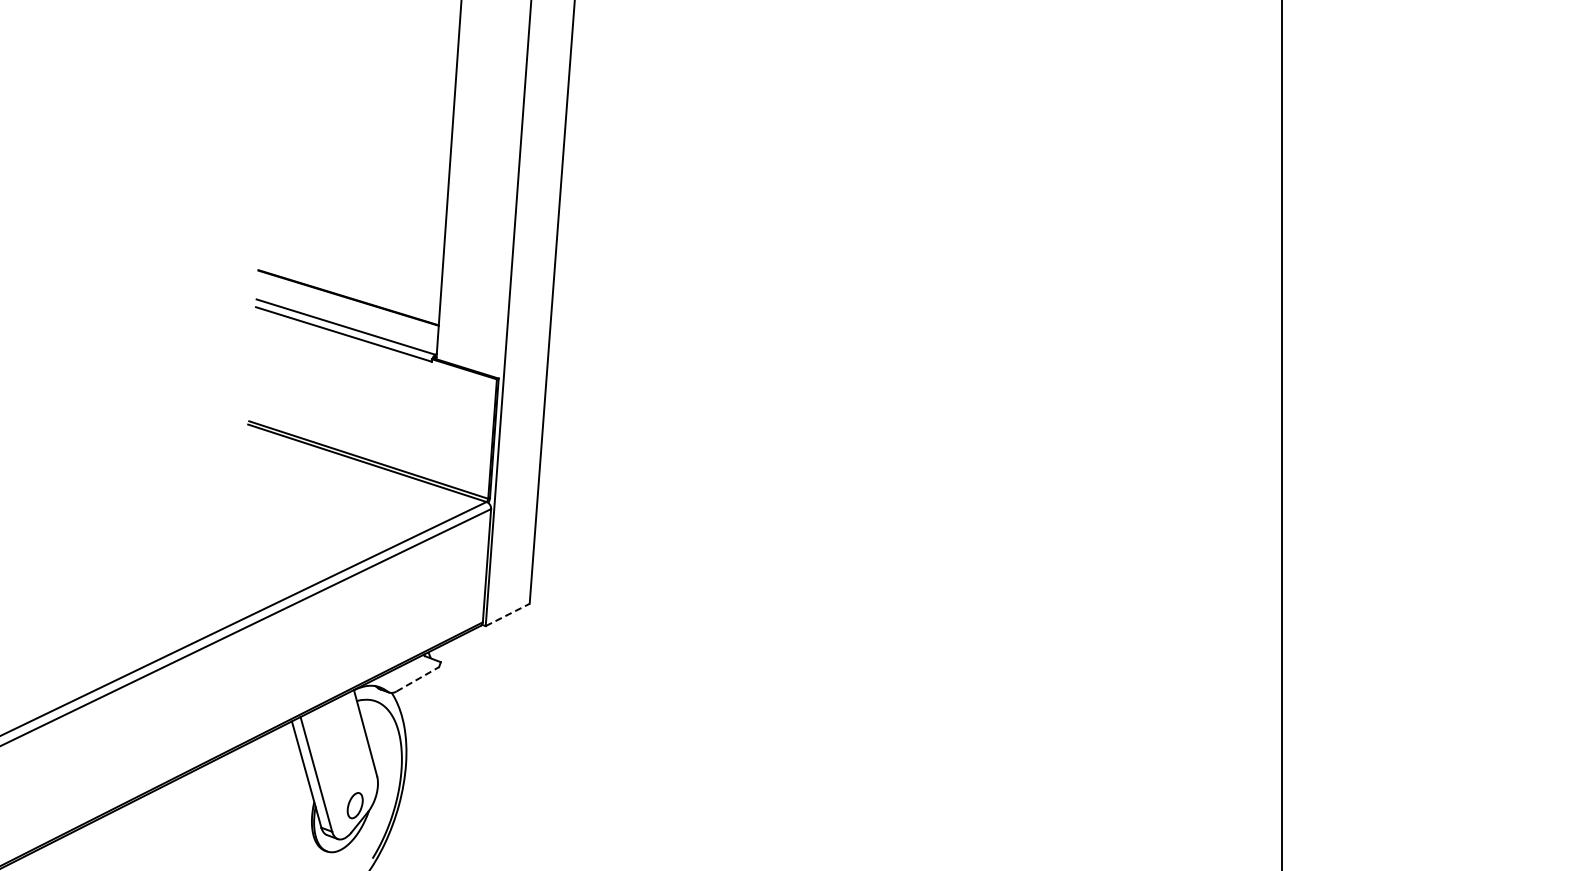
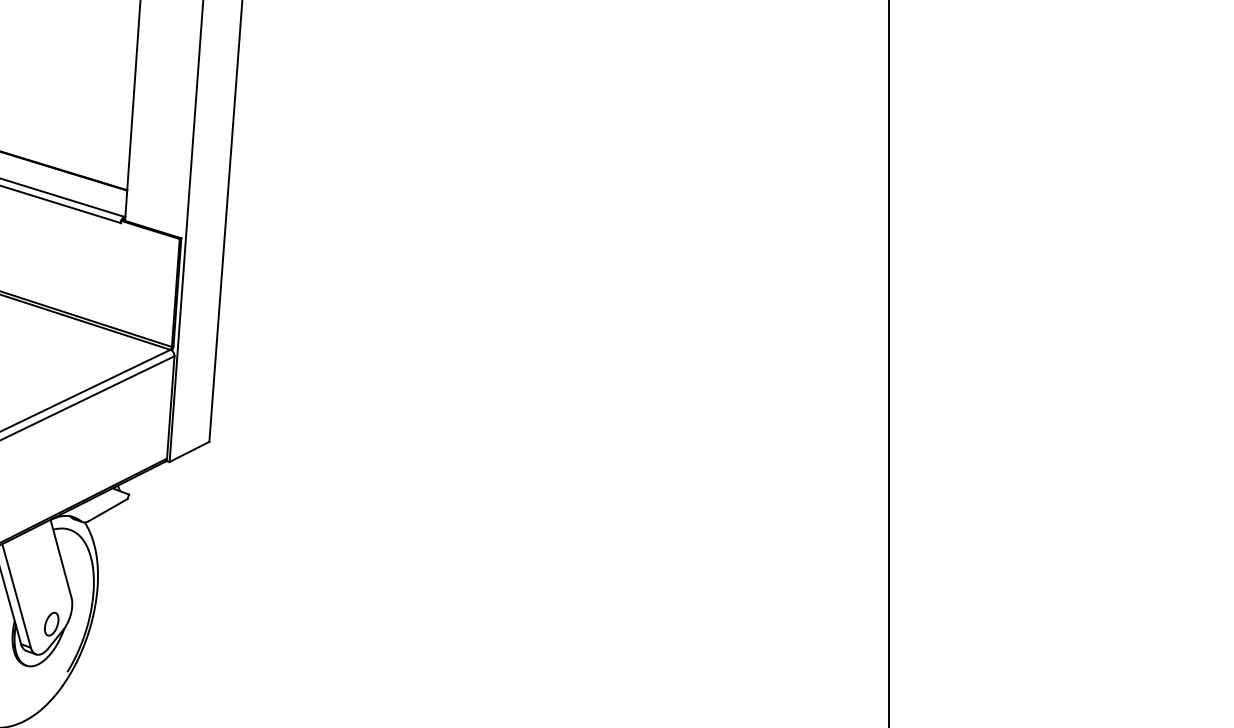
line: (507, 614) -> (189, 451), dashed -> solid
line: (417, 679) -> (107, 510), dashed -> solid

